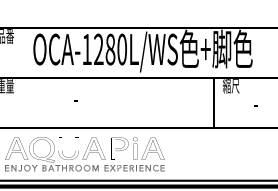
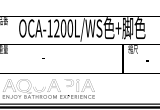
text: (110, 49) -> (63, 28), OCA-1280L/WS -> OCA-1200L/WS

